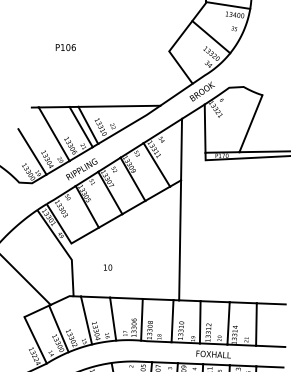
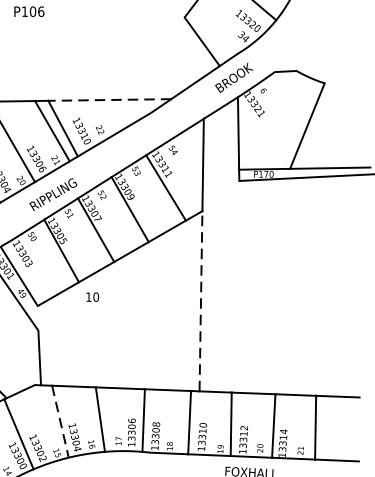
line: (119, 106) -> (109, 100), solid -> dashed
line: (180, 240) -> (201, 301), solid -> dashed
text: (108, 267) -> (93, 296), moved
line: (86, 320) -> (60, 421), solid -> dashed

